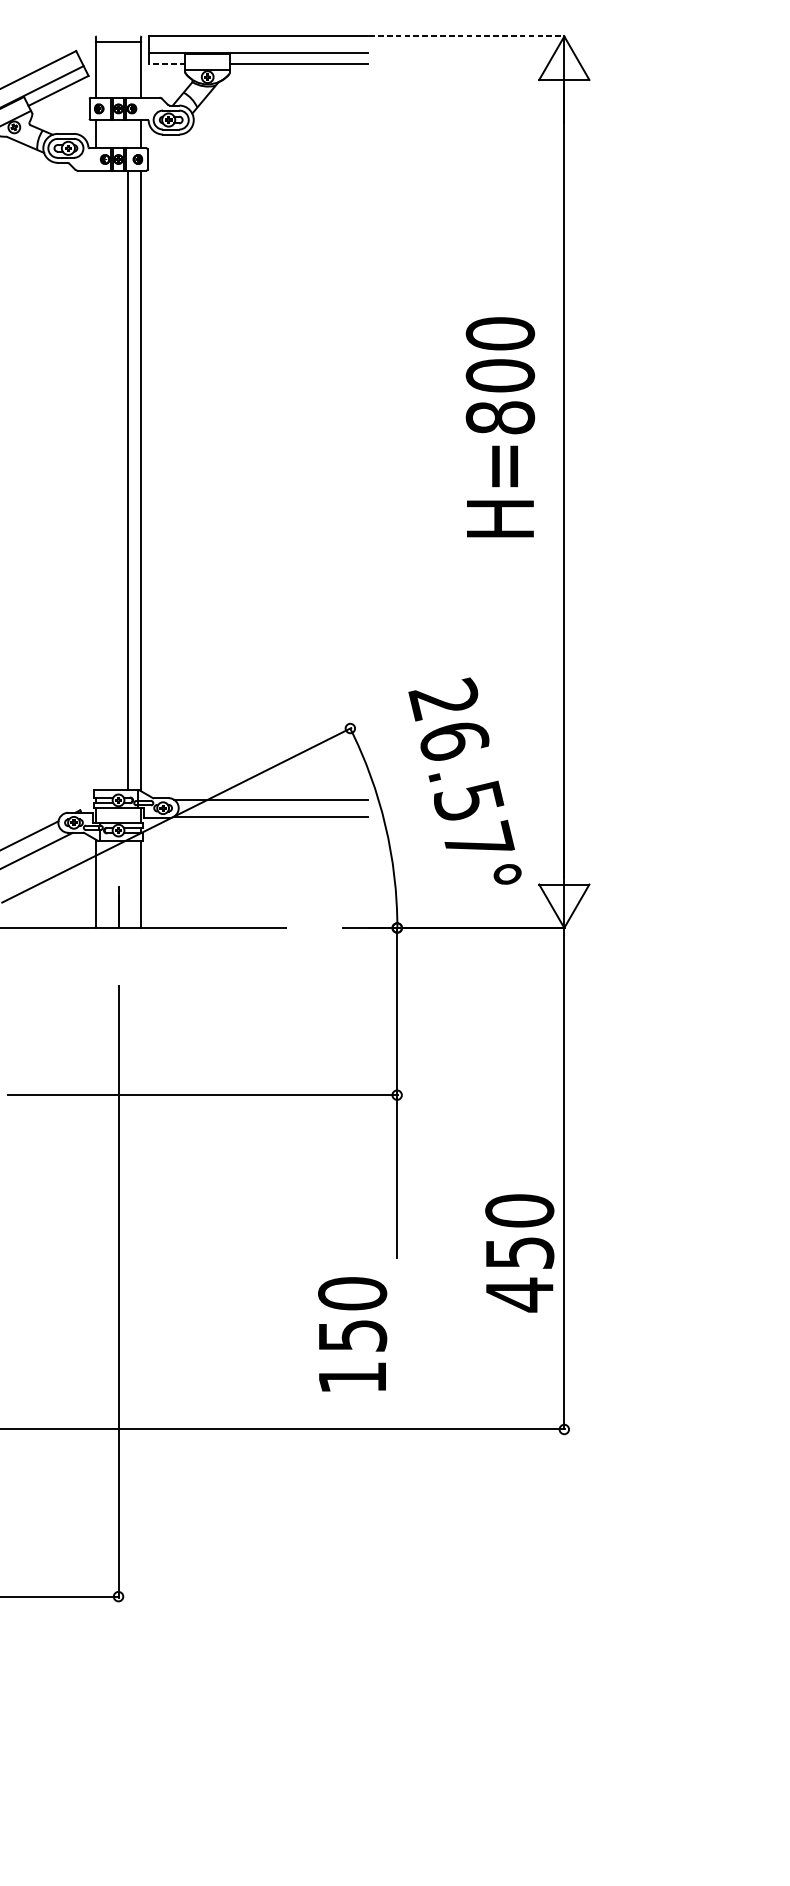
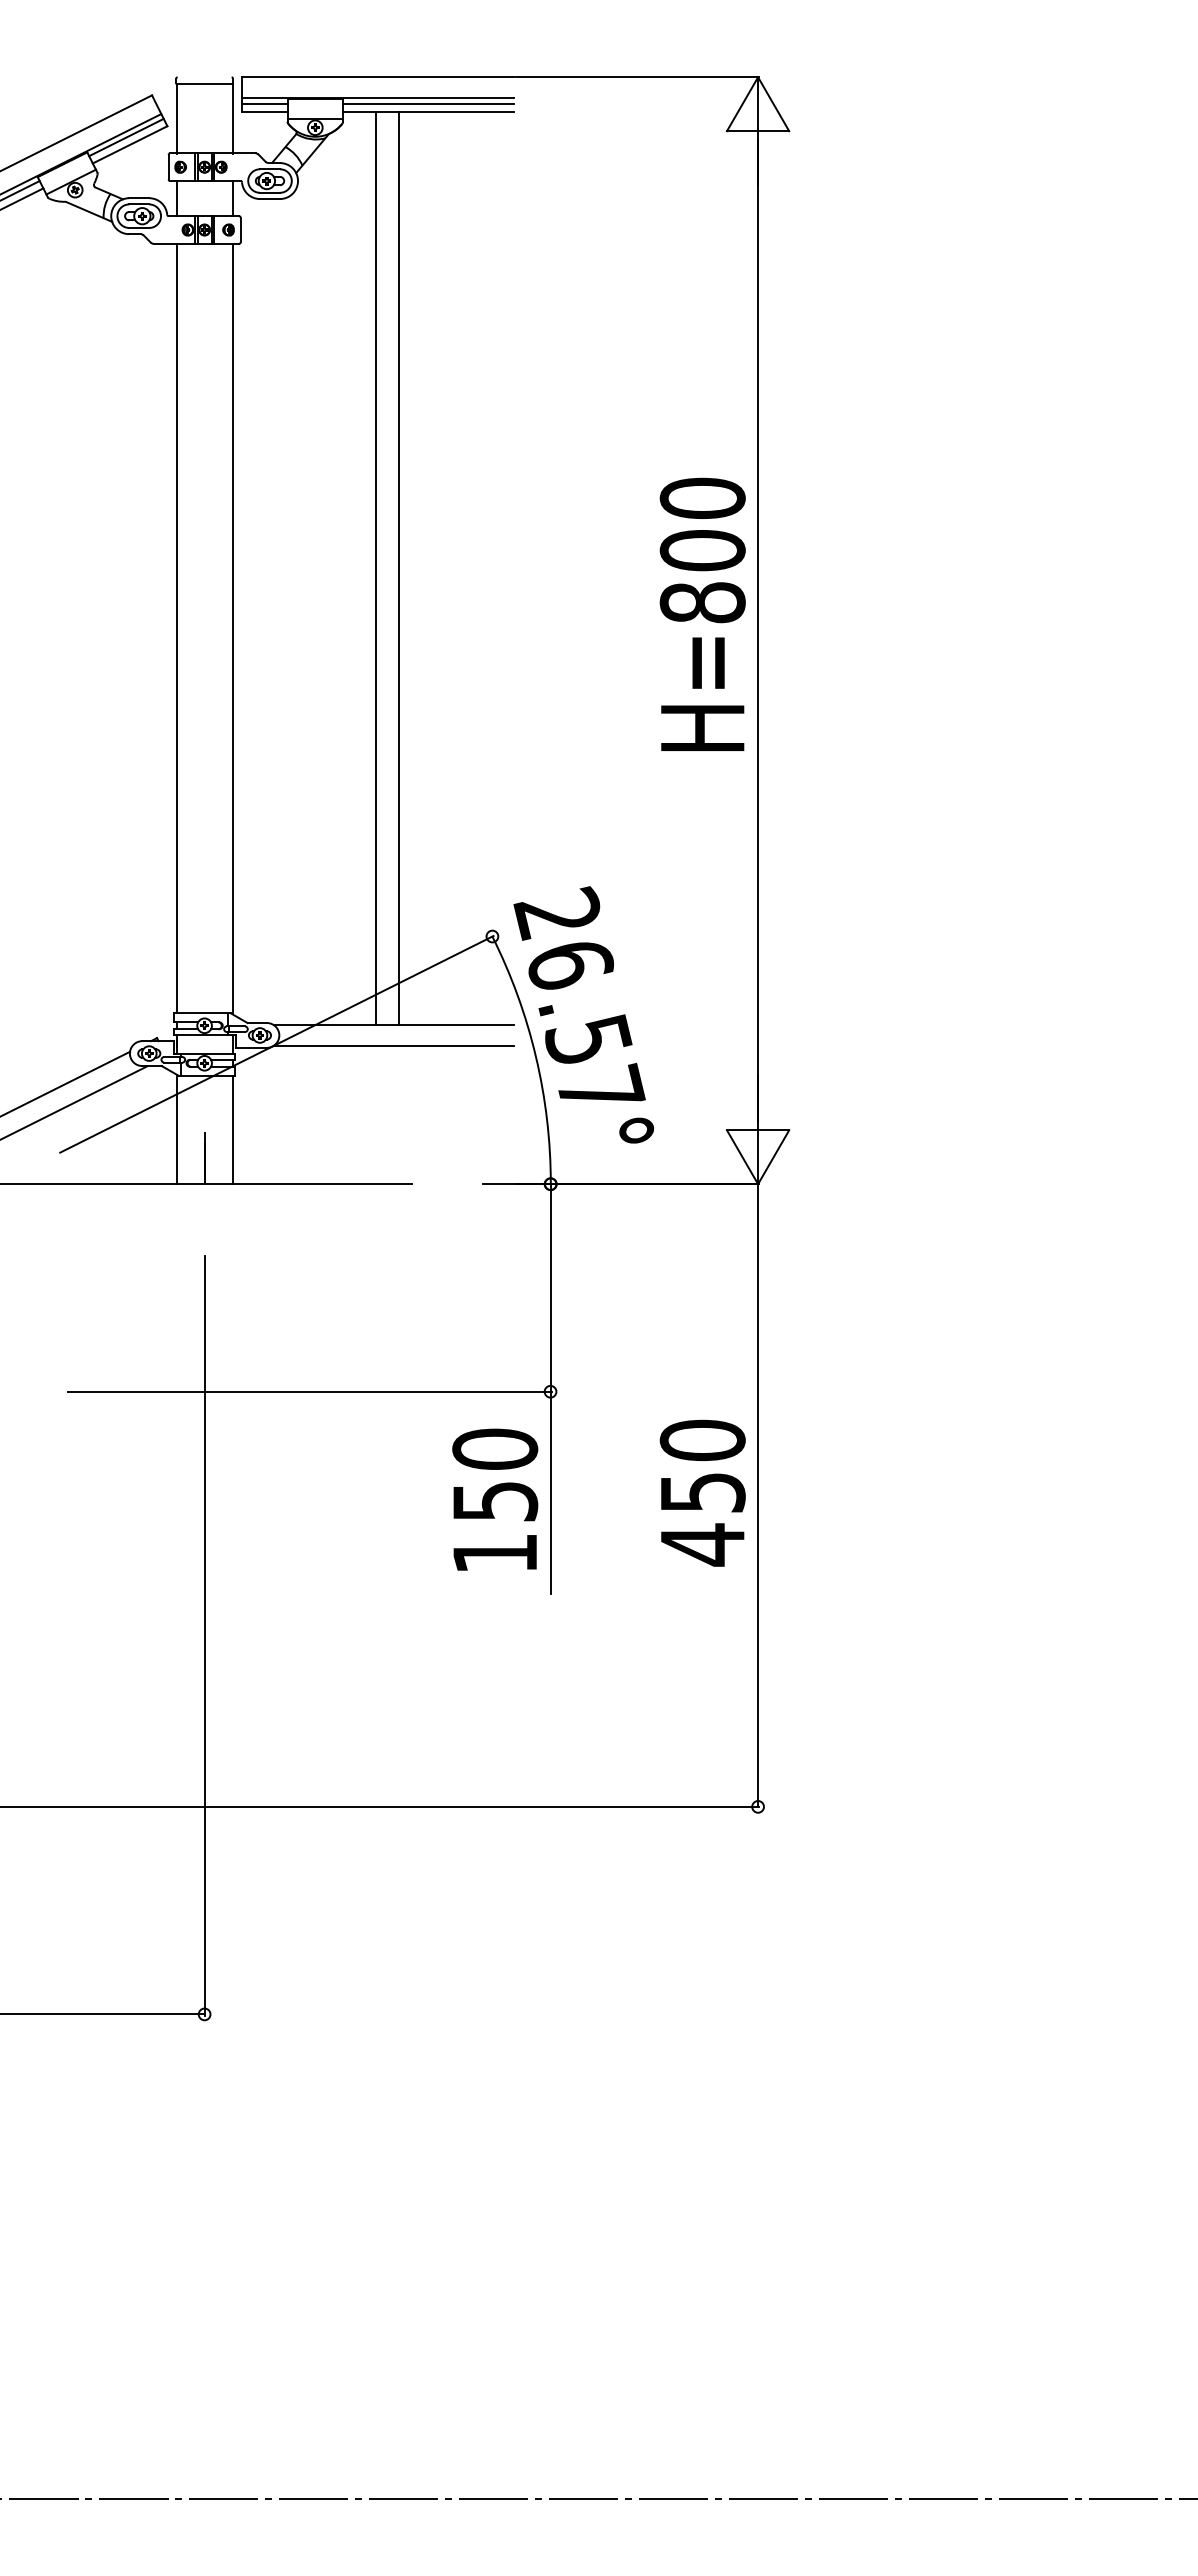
line: (467, 36) -> (637, 77), dashed -> solid
line: (166, 57) -> (264, 103), added
line: (298, 57) -> (428, 103), added
line: (166, 64) -> (264, 111), dashed -> solid
line: (55, 84) -> (126, 137), added
text: (500, 426) -> (702, 613), moved
line: (256, 432) -> (375, 568), added
line: (275, 432) -> (399, 568), added
line: (128, 480) -> (176, 628), moved
text: (464, 780) -> (583, 1014), moved
text: (519, 1252) -> (702, 1492), moved
text: (352, 1334) -> (495, 1499), moved

